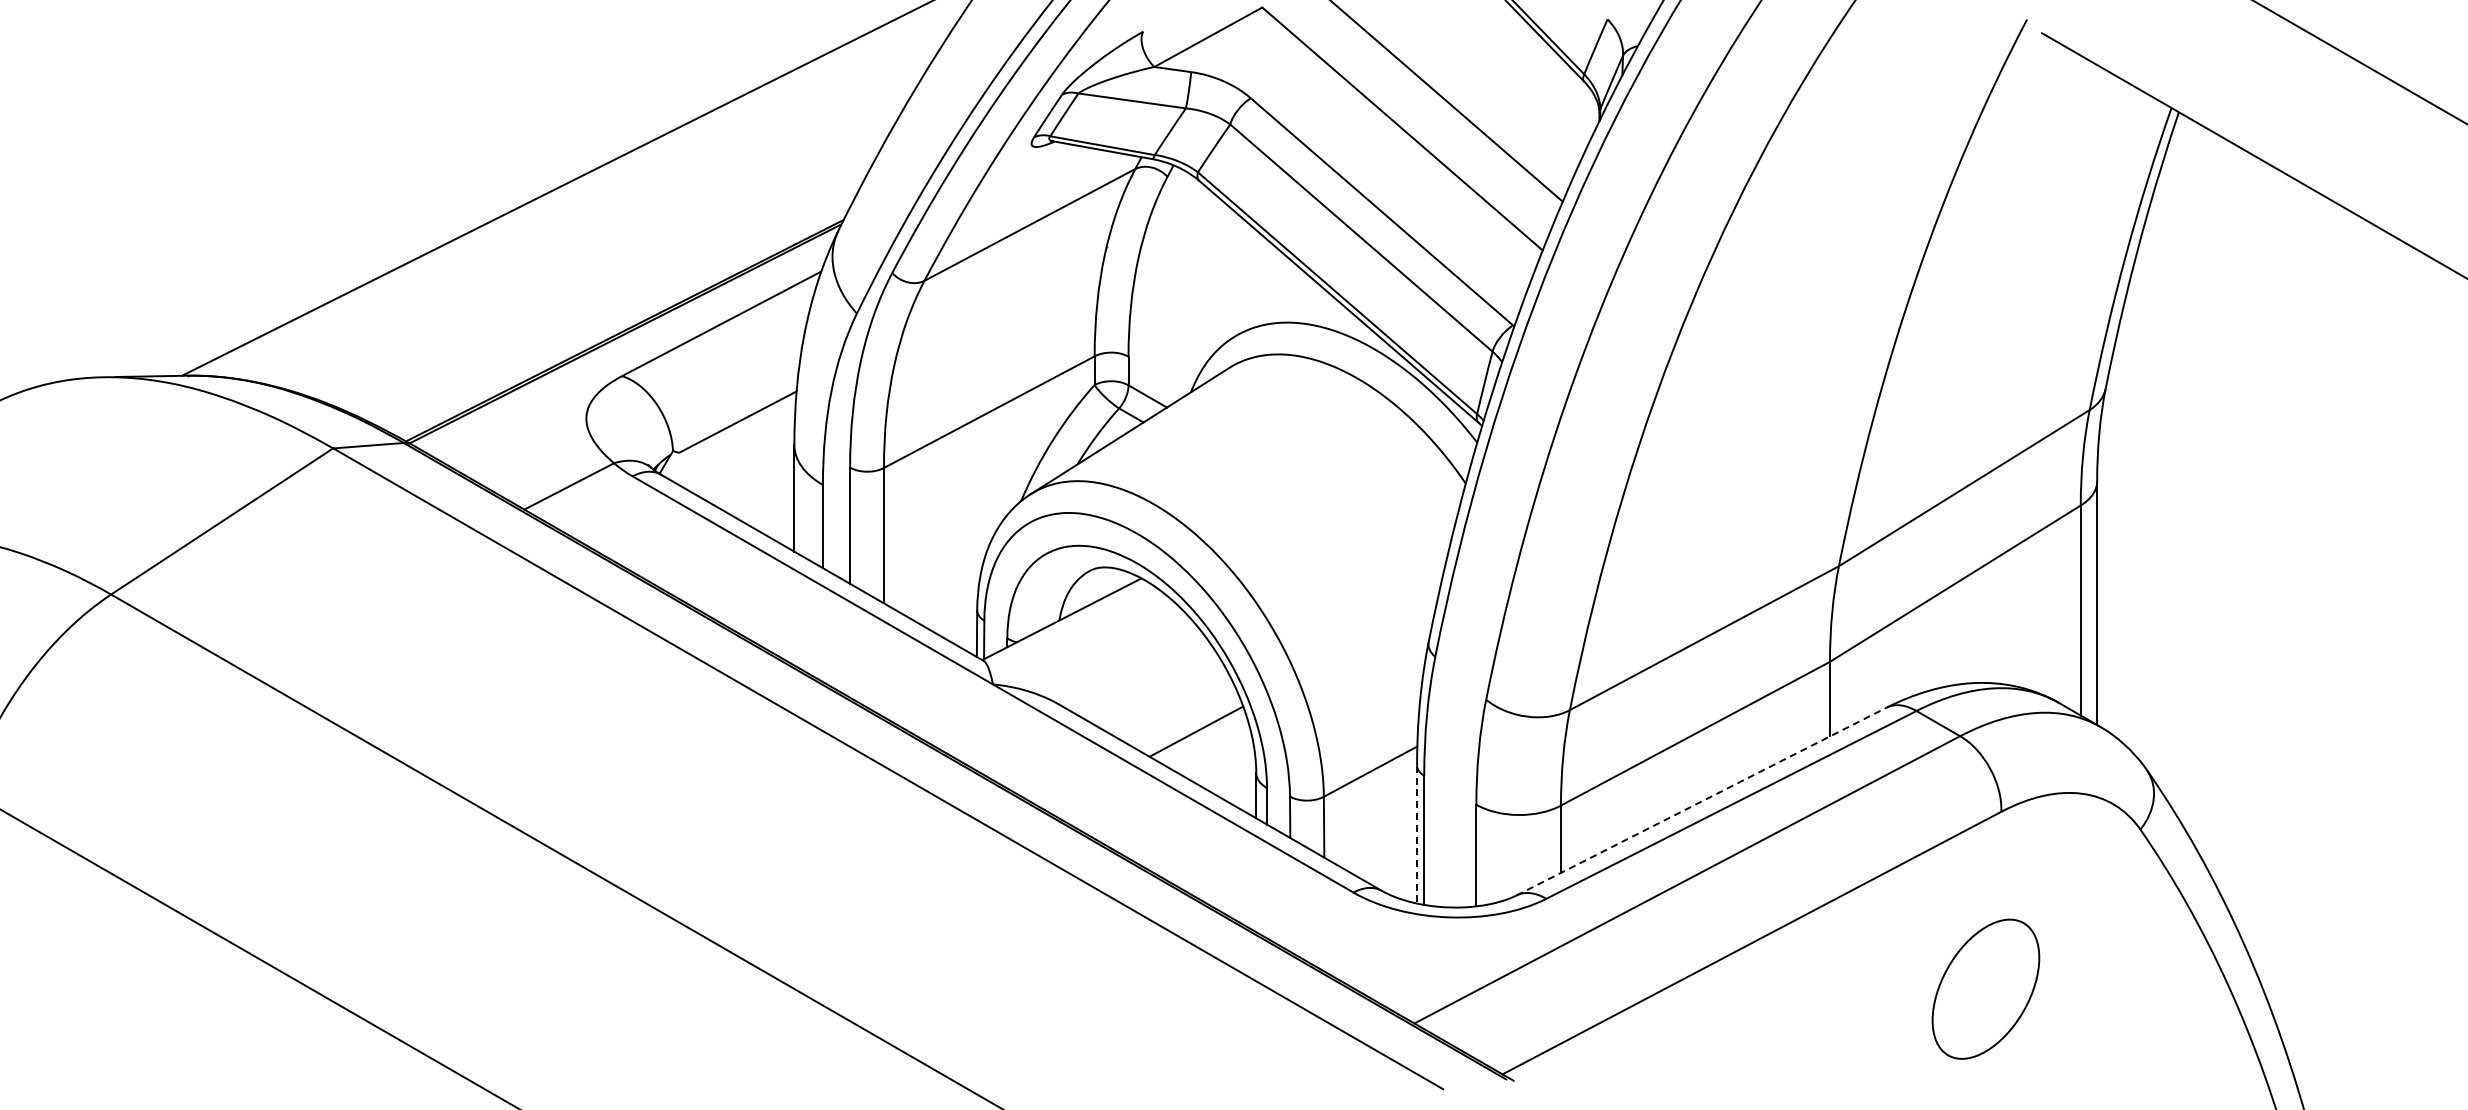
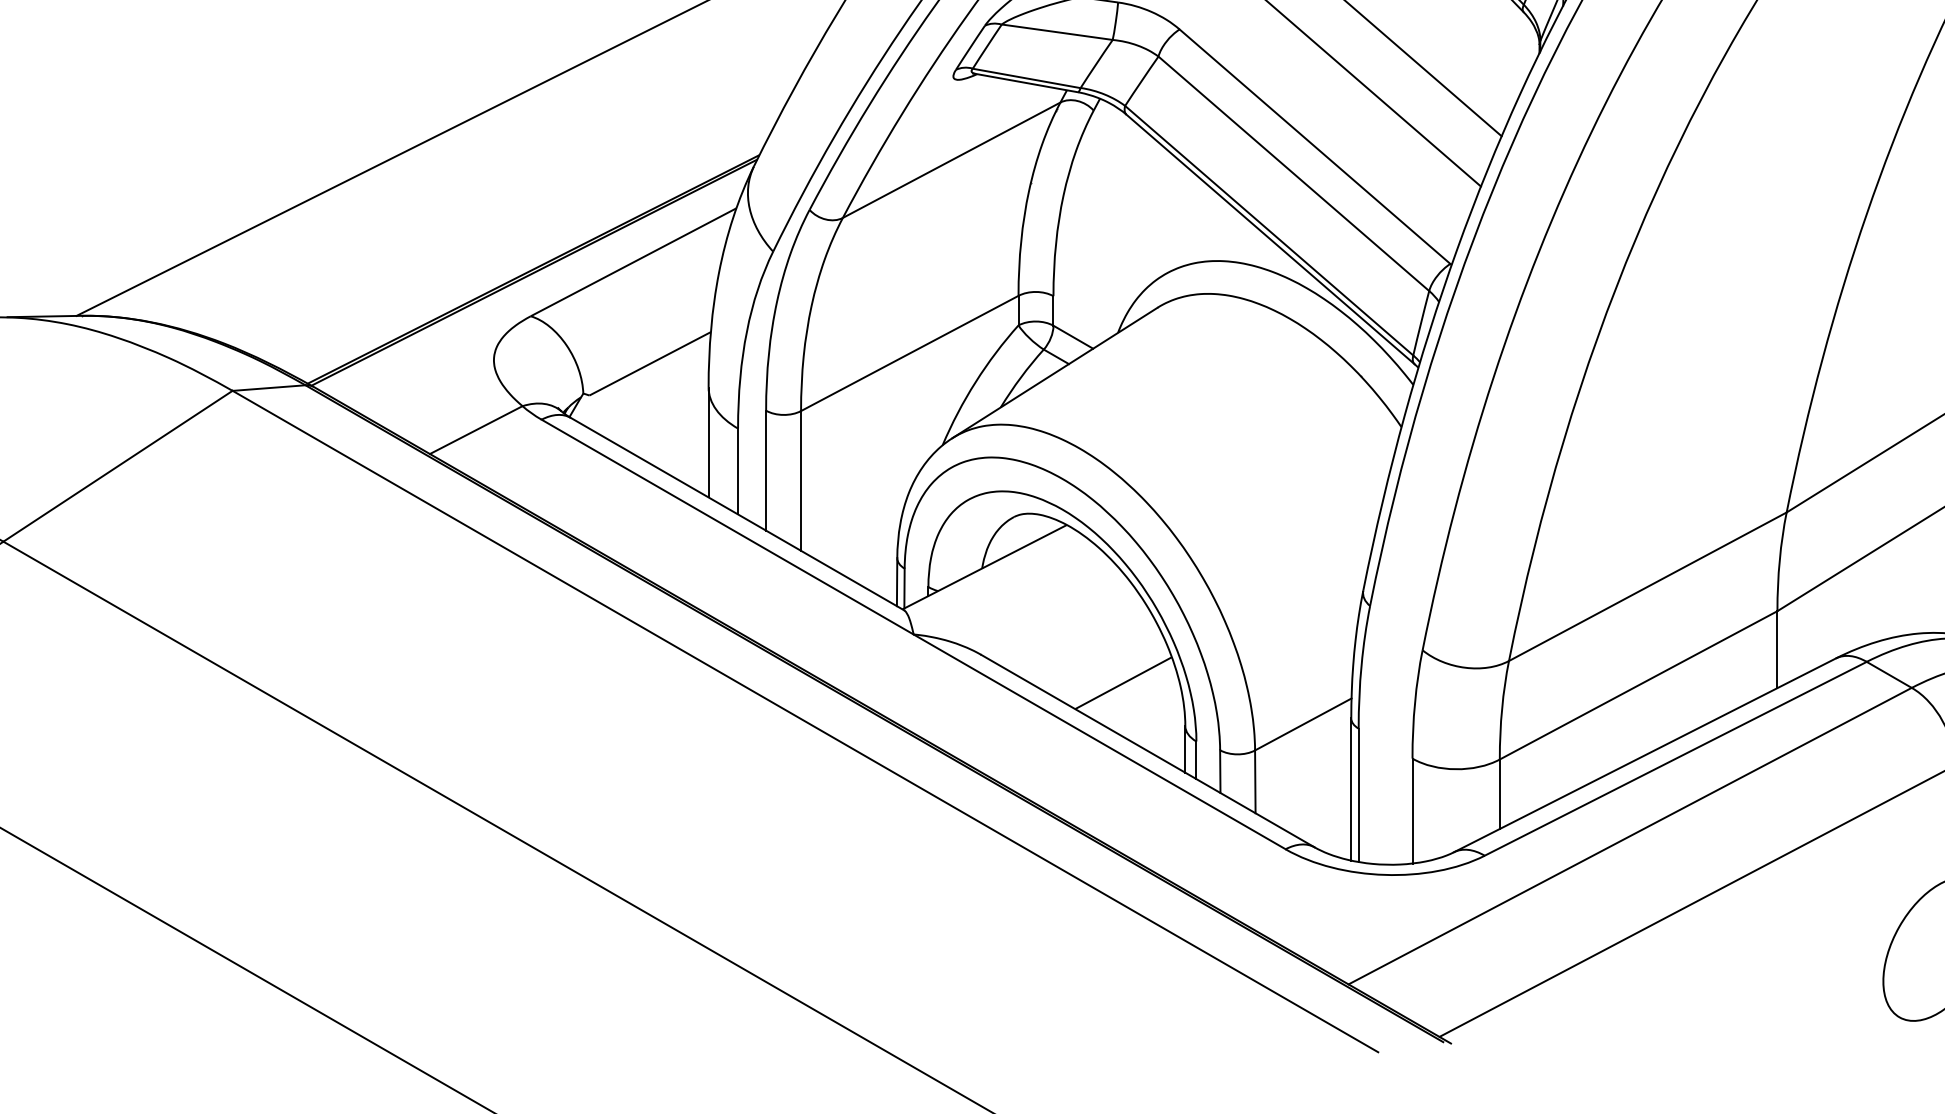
line: (1701, 801) -> (1644, 755), dashed -> solid
line: (1417, 834) -> (1351, 789), dashed -> solid

